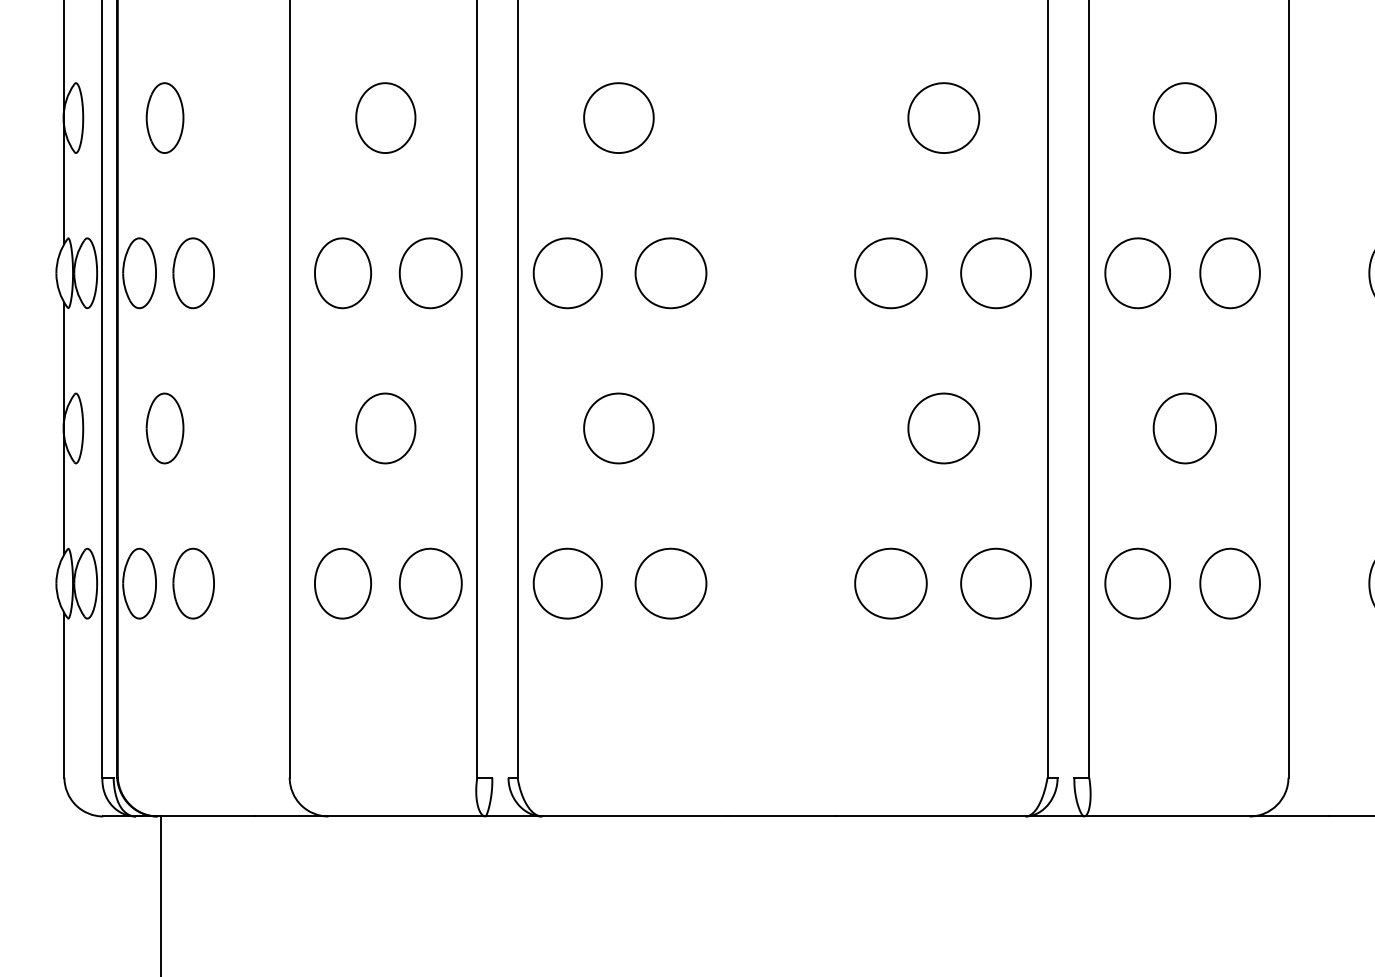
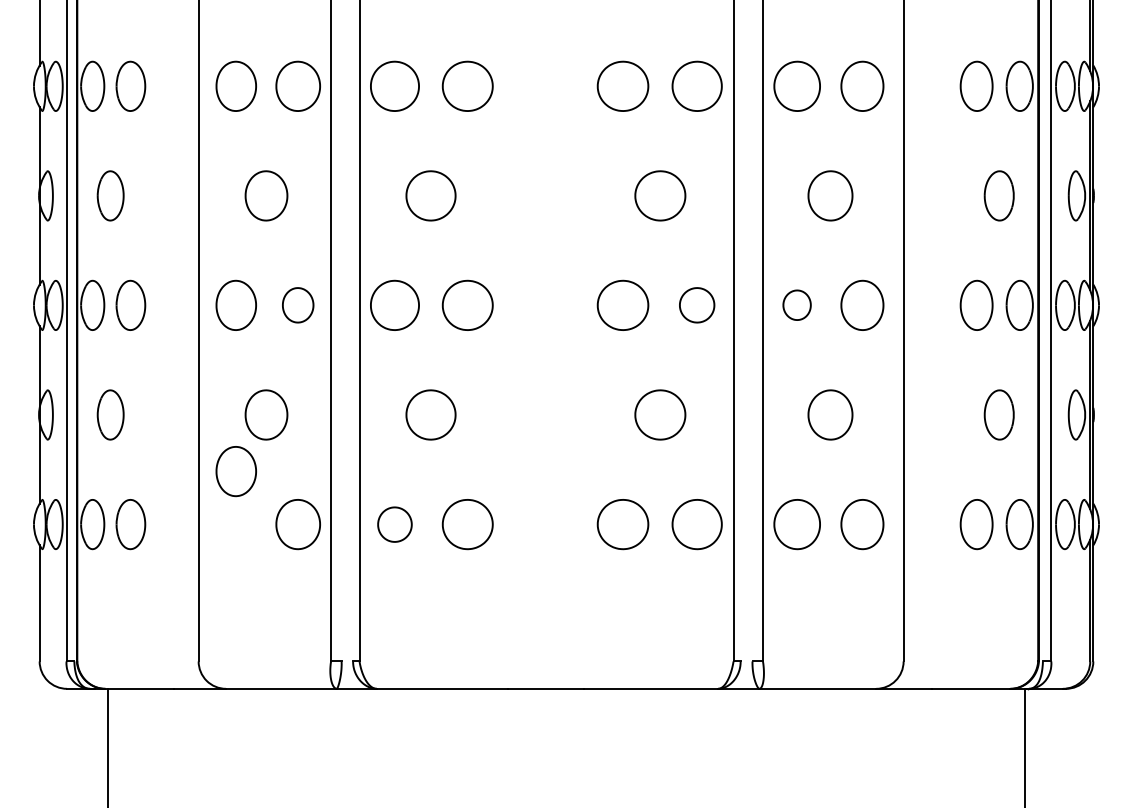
part: (429, 271) -> (297, 304), size x0.7
part: (995, 271) -> (696, 304), size x0.7
part: (1136, 271) -> (796, 304), size x0.6
part: (341, 583) -> (235, 471), moved
part: (567, 583) -> (394, 524), size x0.7

